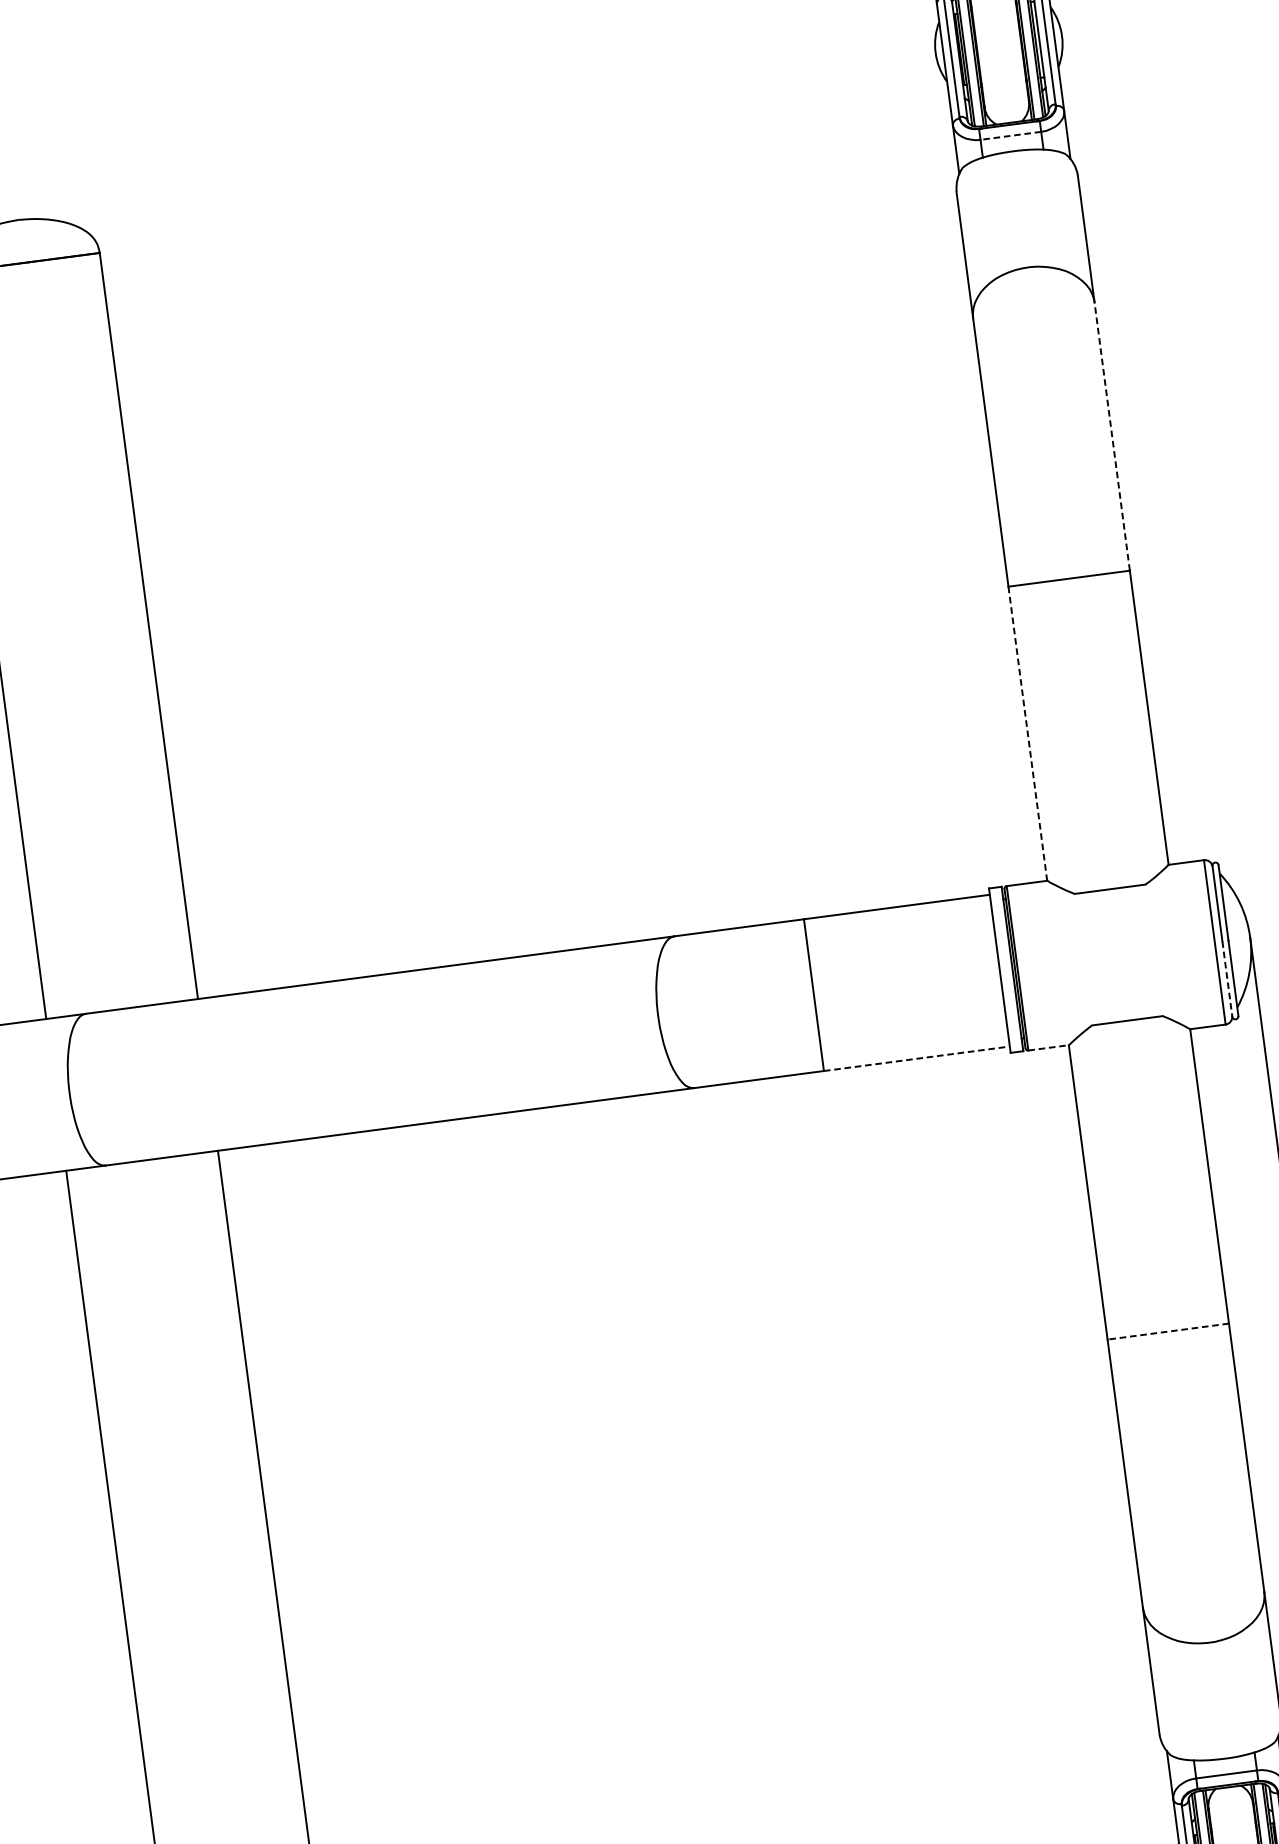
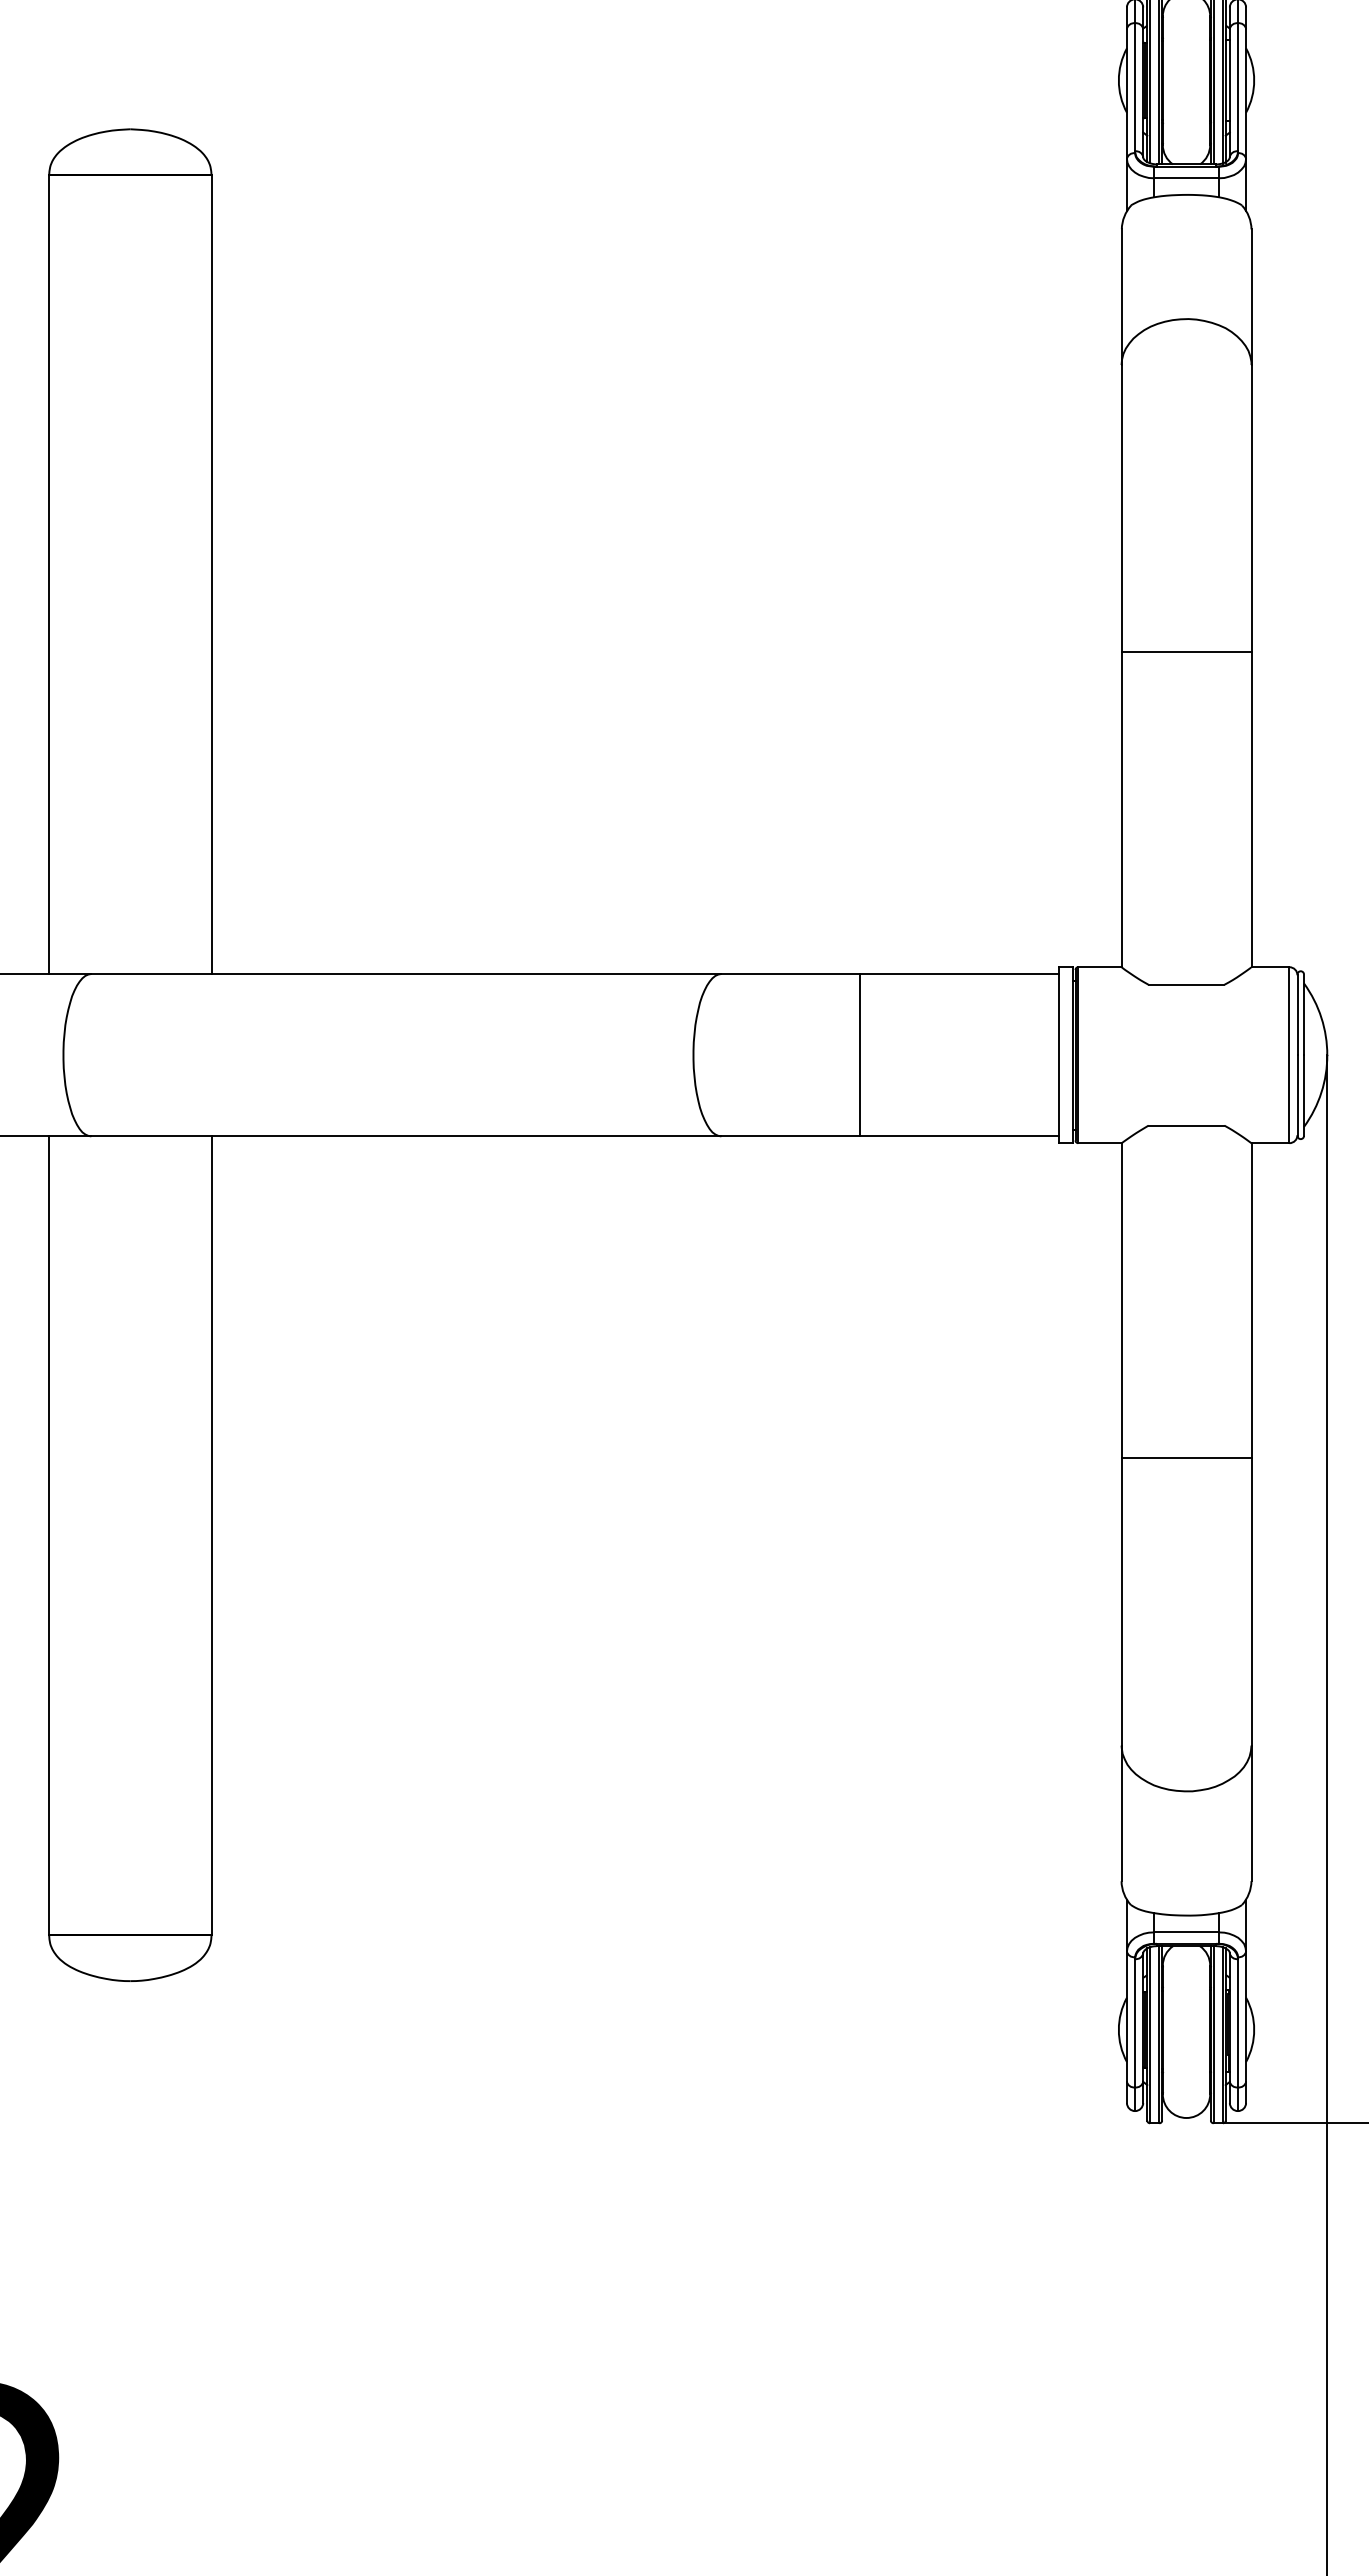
line: (1010, 136) -> (1186, 178), dashed -> solid
line: (1112, 436) -> (1251, 508), dashed -> solid
line: (1027, 734) -> (1121, 810), dashed -> solid
line: (1227, 979) -> (1297, 1096), dashed -> solid
line: (1048, 1048) -> (1099, 1143), dashed -> solid
line: (917, 1058) -> (960, 1136), dashed -> solid
line: (1168, 1331) -> (1186, 1458), dashed -> solid

